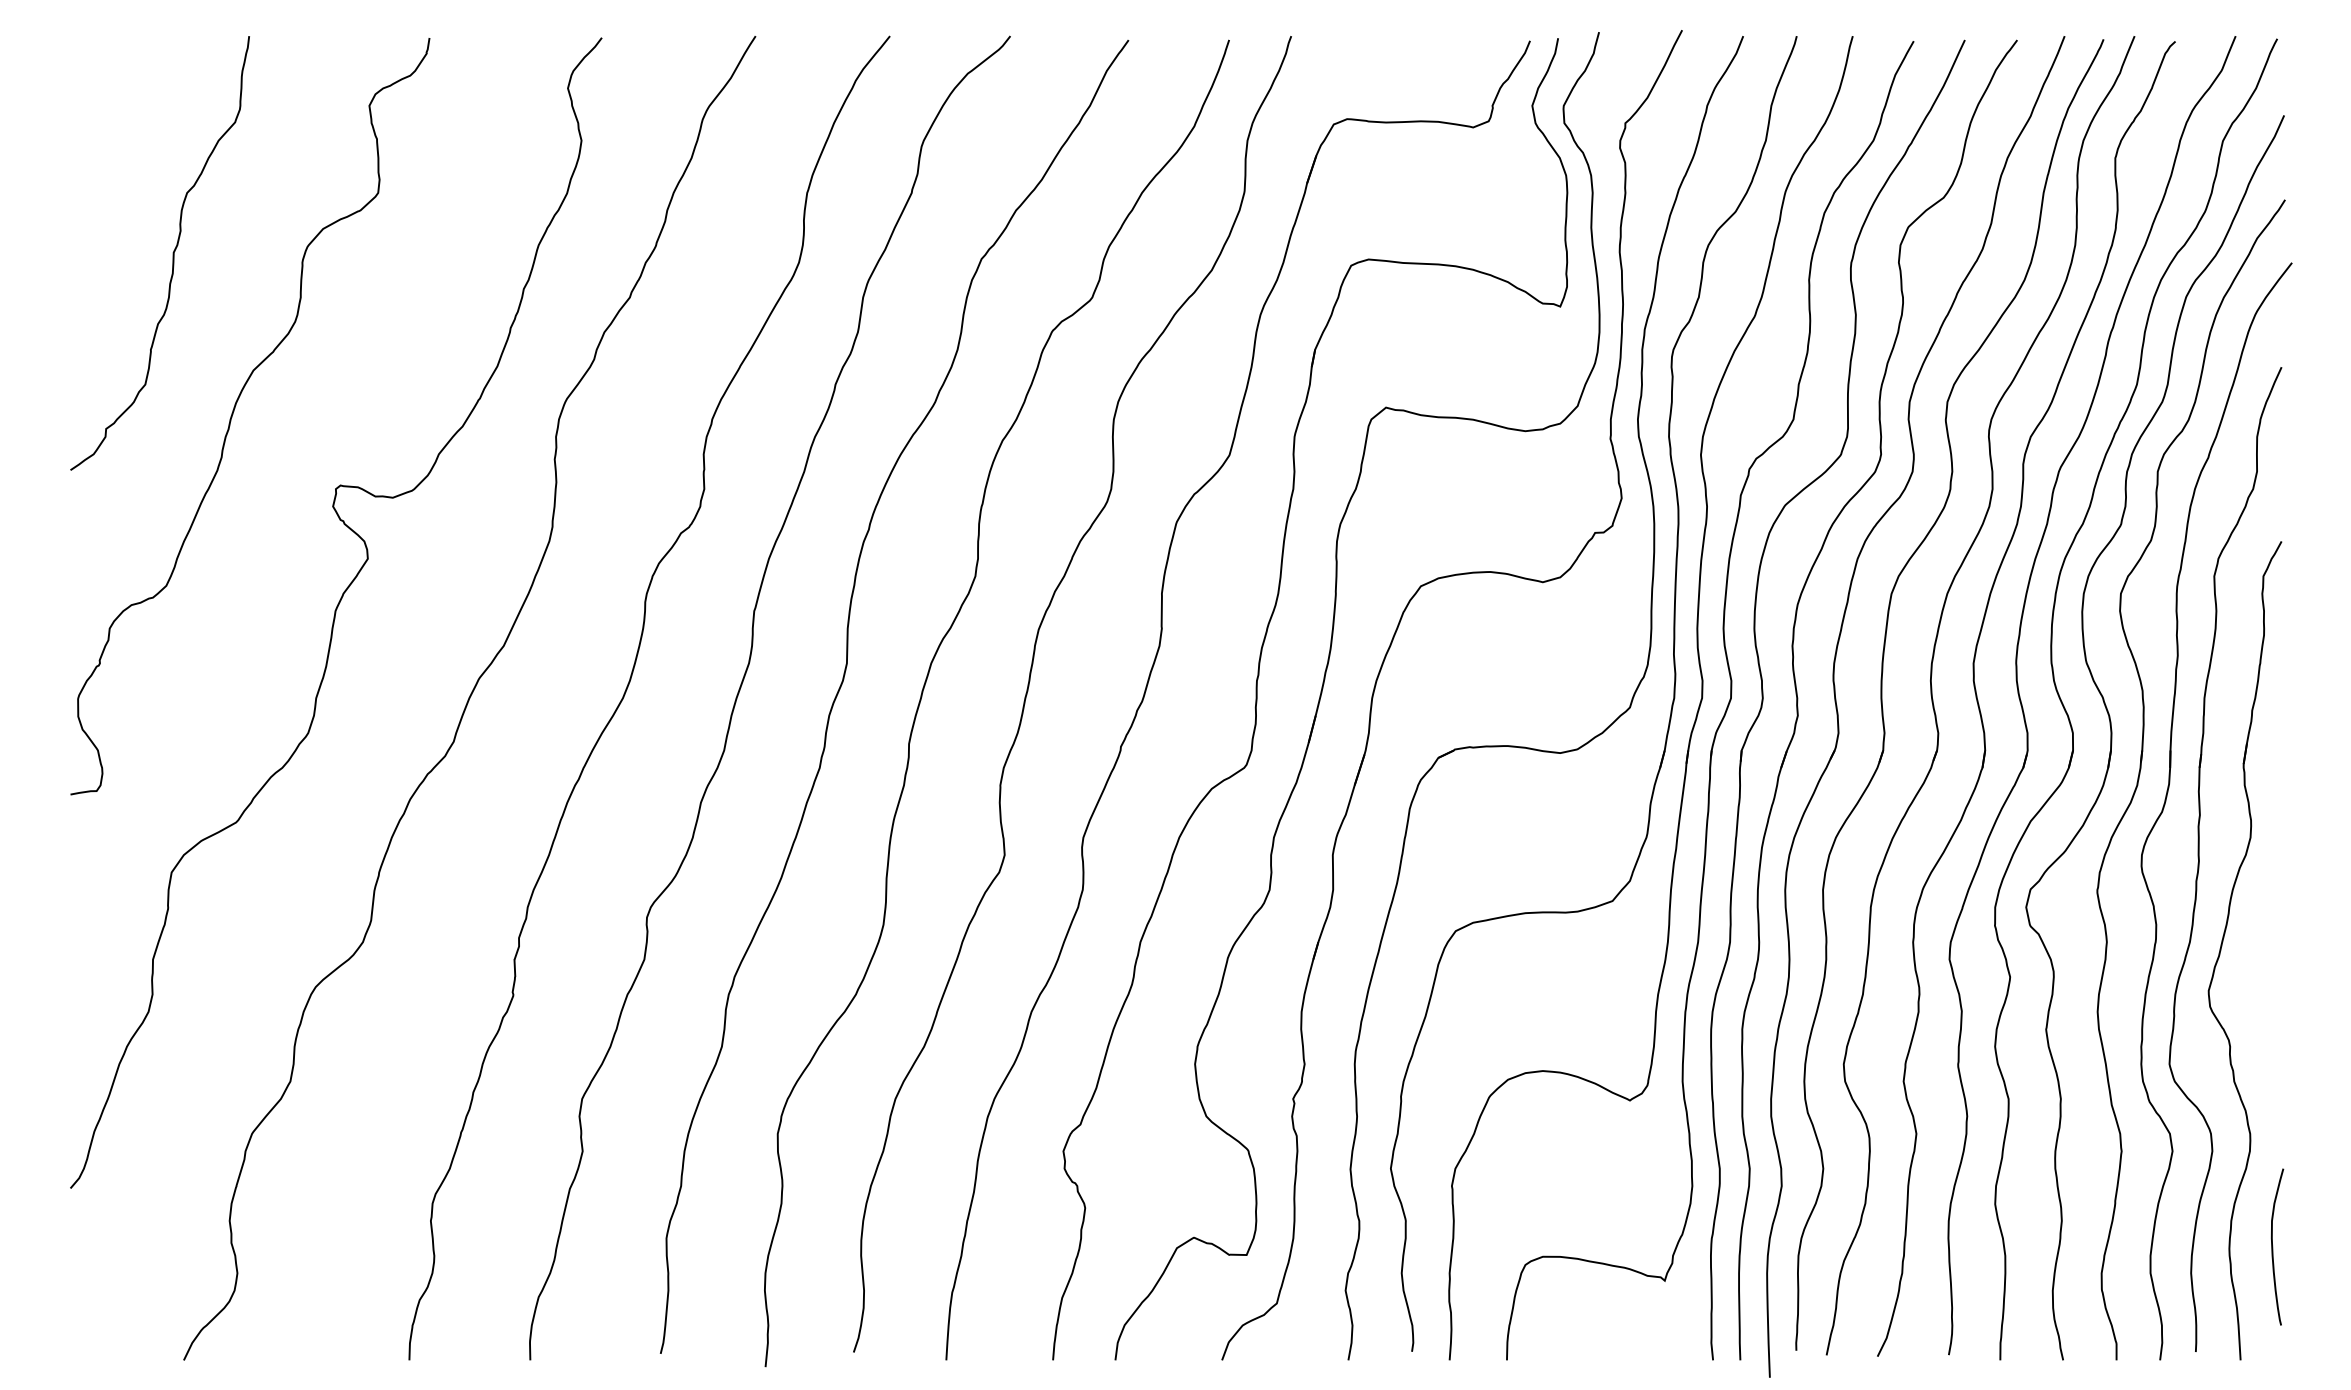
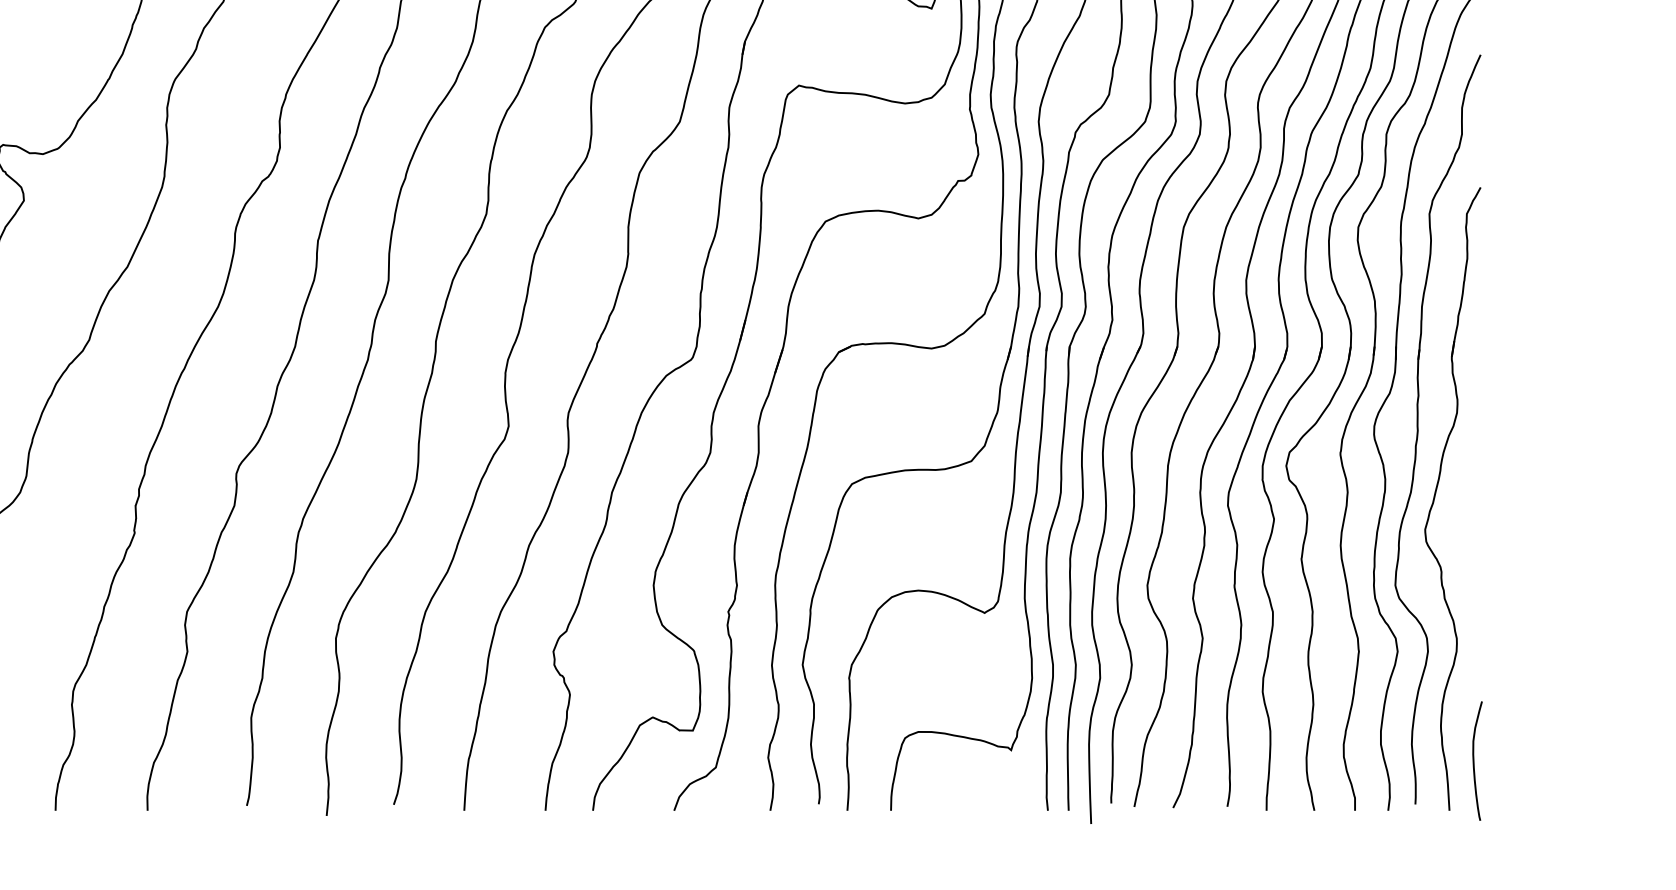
curve: (2273, 1246) -> (1474, 760), moved

